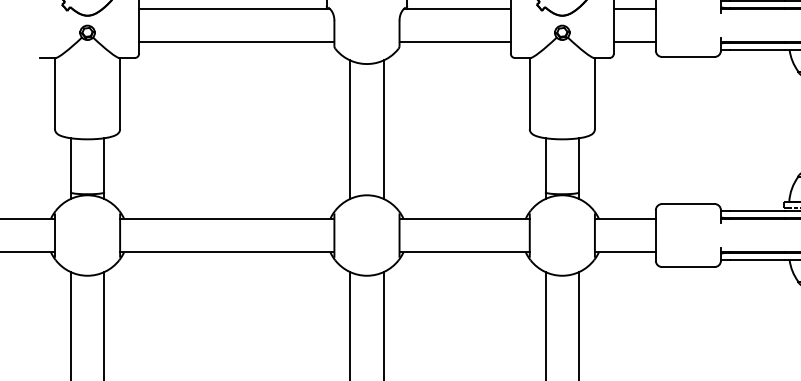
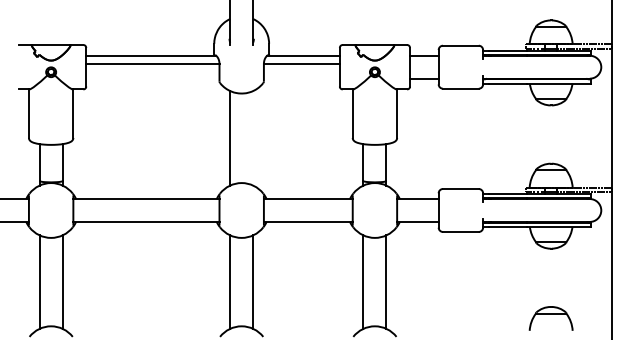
line: (236, 41) -> (152, 63), moved
line: (454, 41) -> (301, 63), moved
line: (384, 129) -> (253, 138), removed

